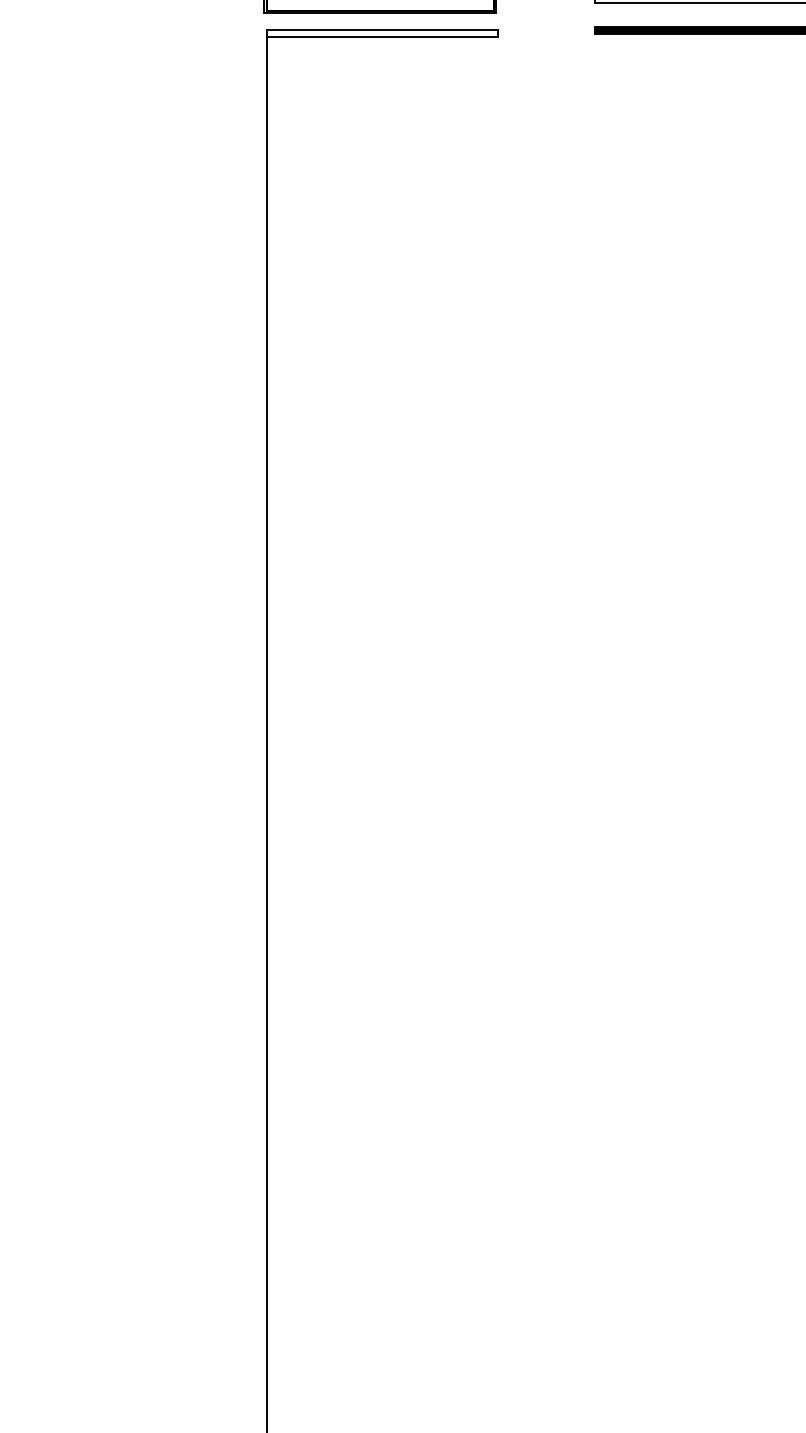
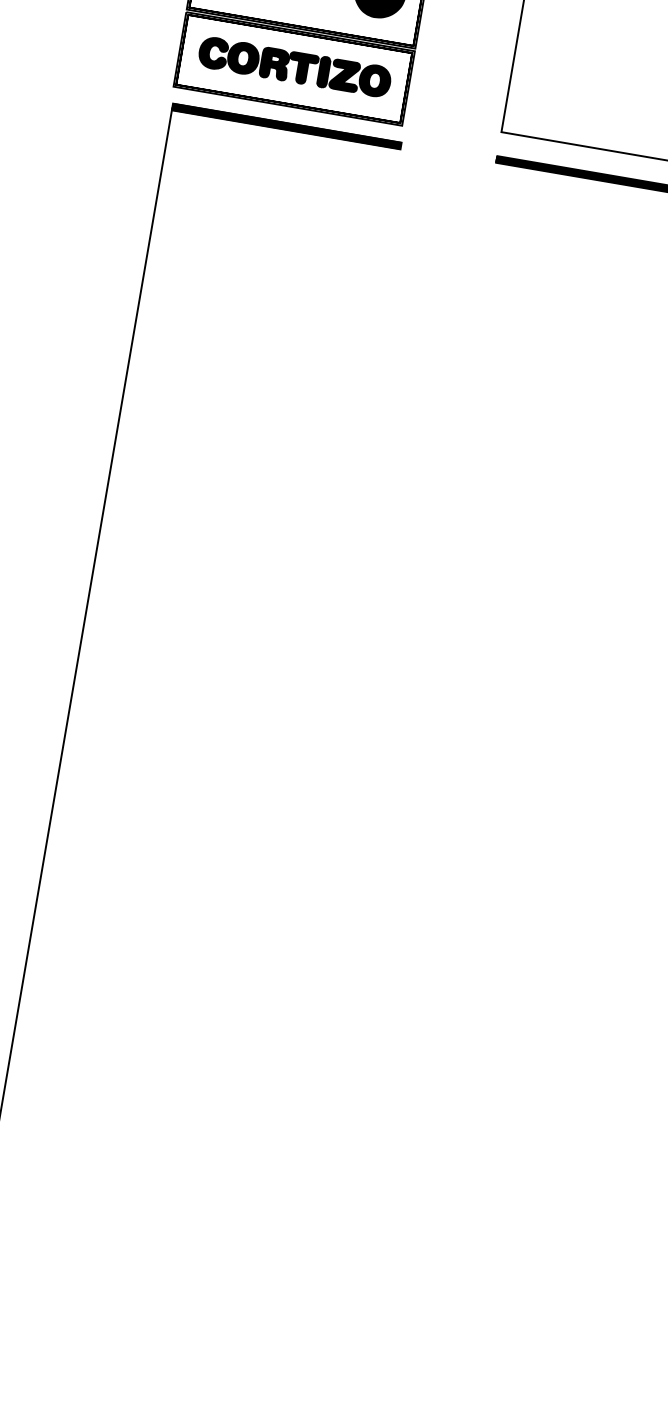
hatch: (382, 33) -> (286, 126), added

